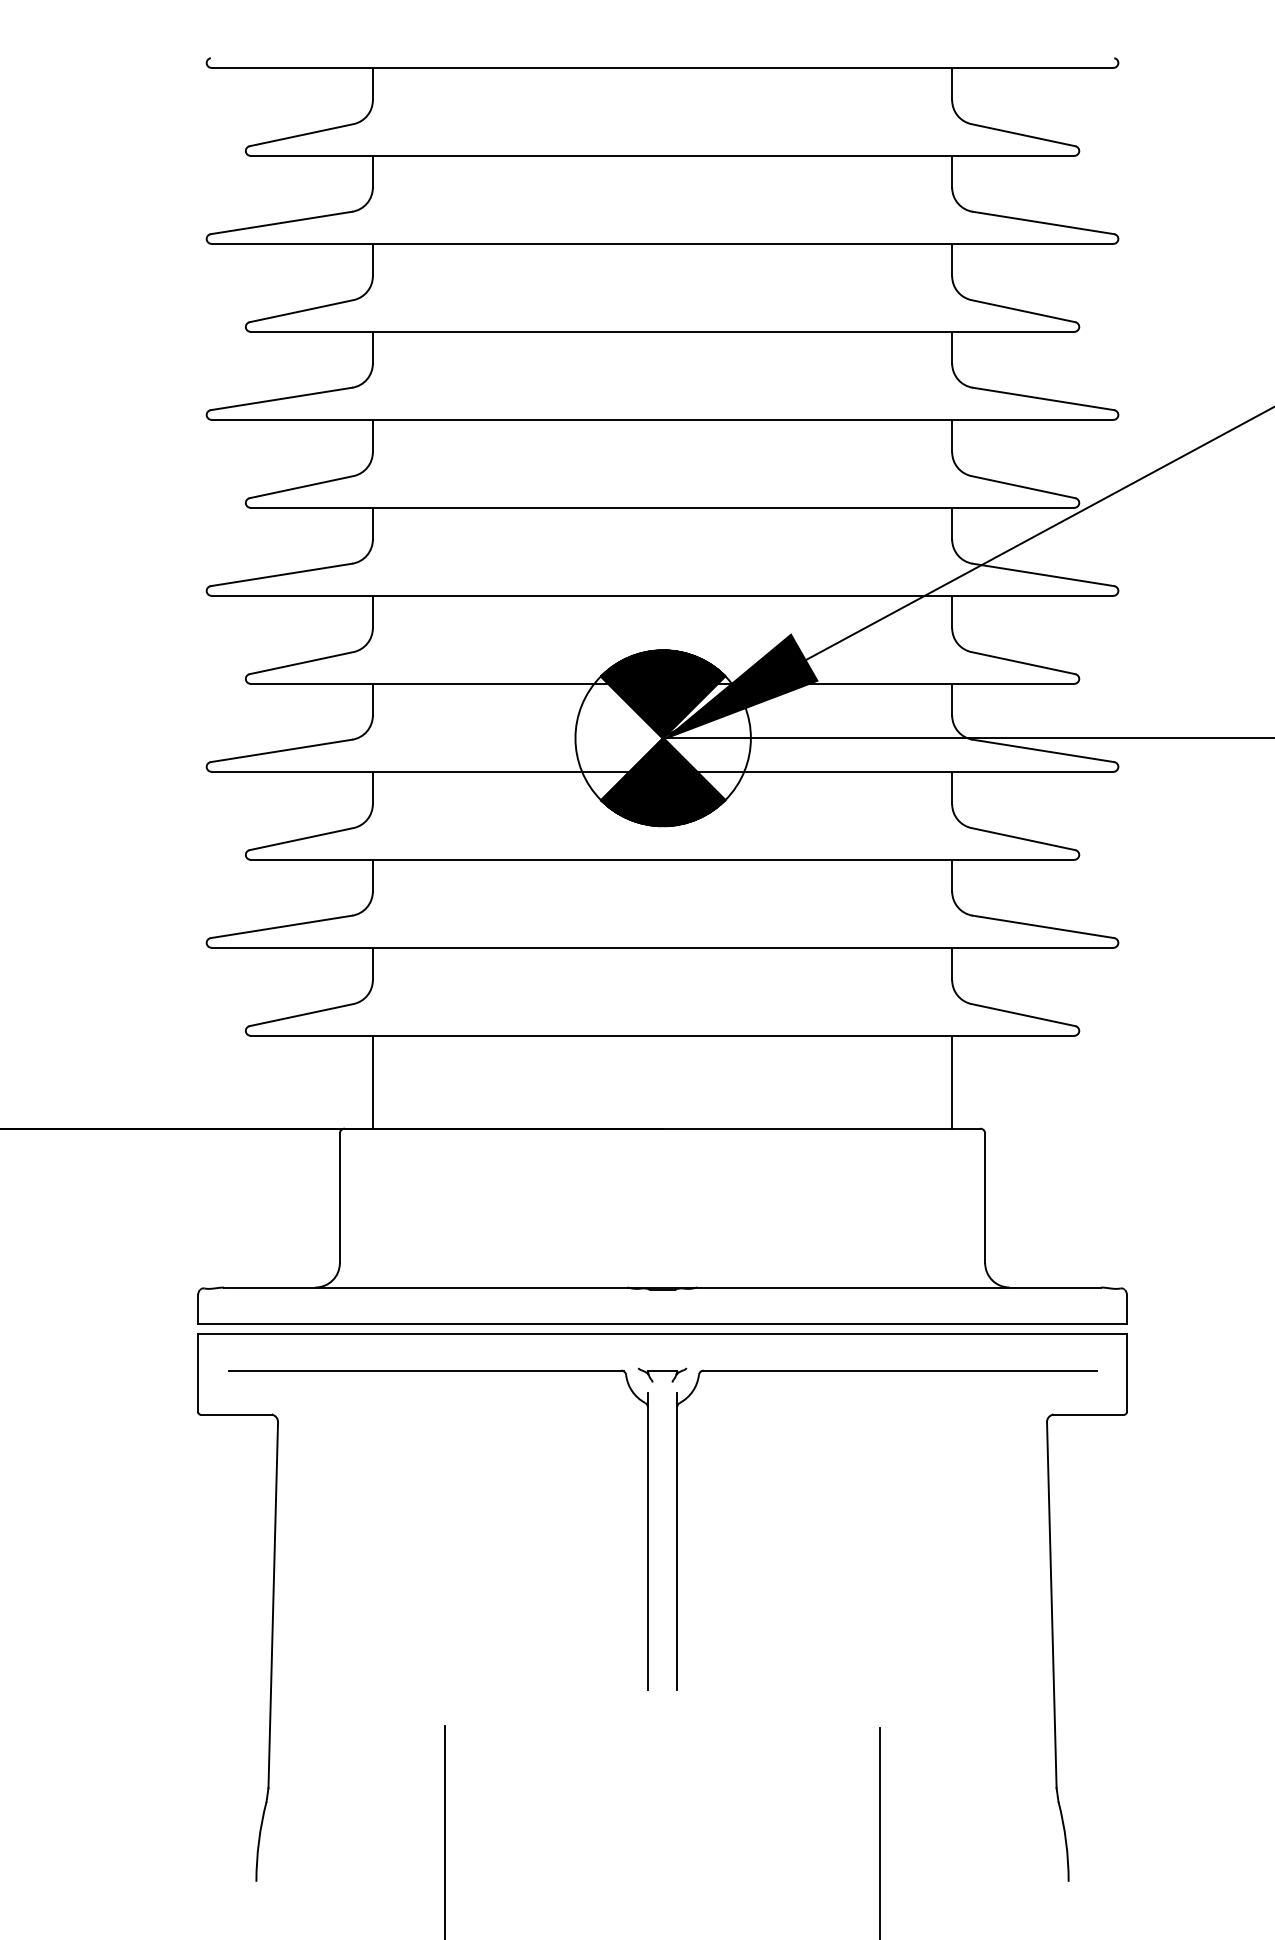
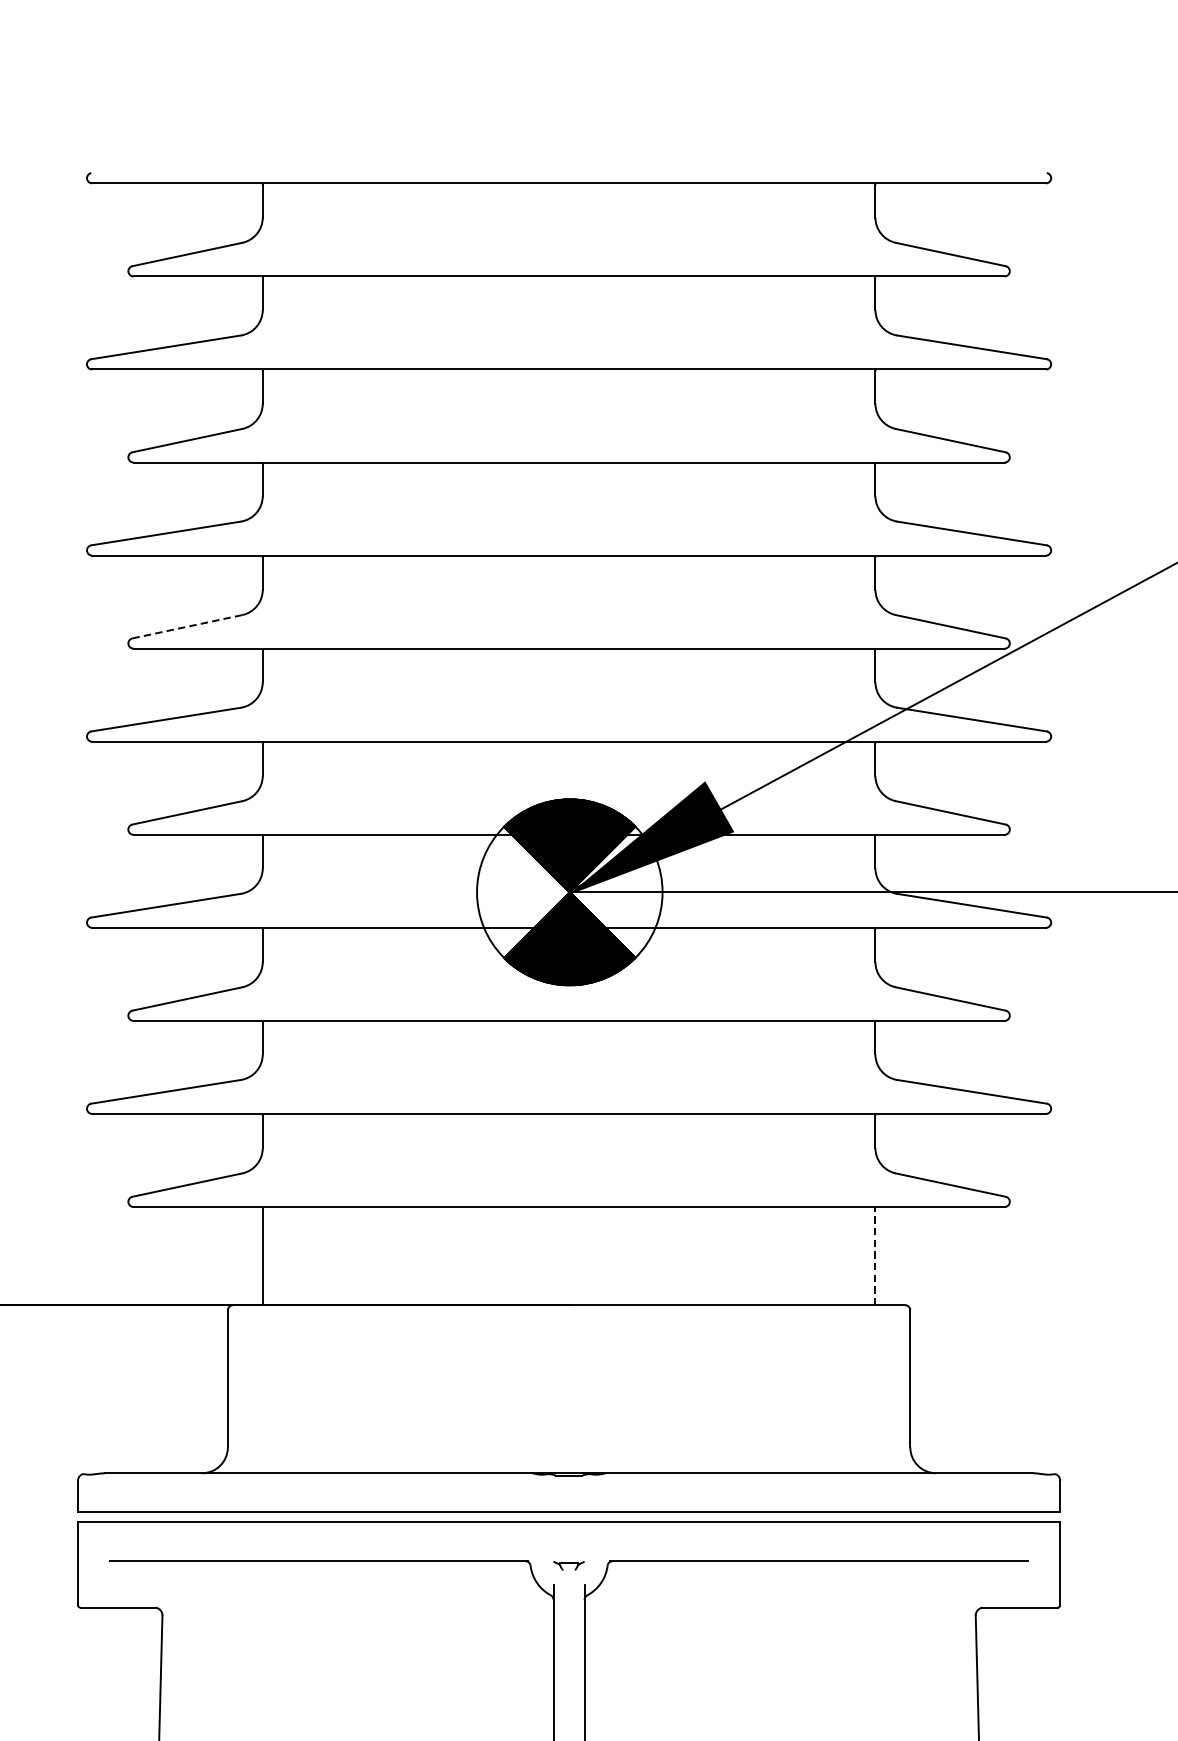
line: (302, 487) -> (188, 627), solid -> dashed
line: (952, 1082) -> (875, 1256), solid -> dashed
part: (662, 1374) -> (569, 1565), size x0.6

